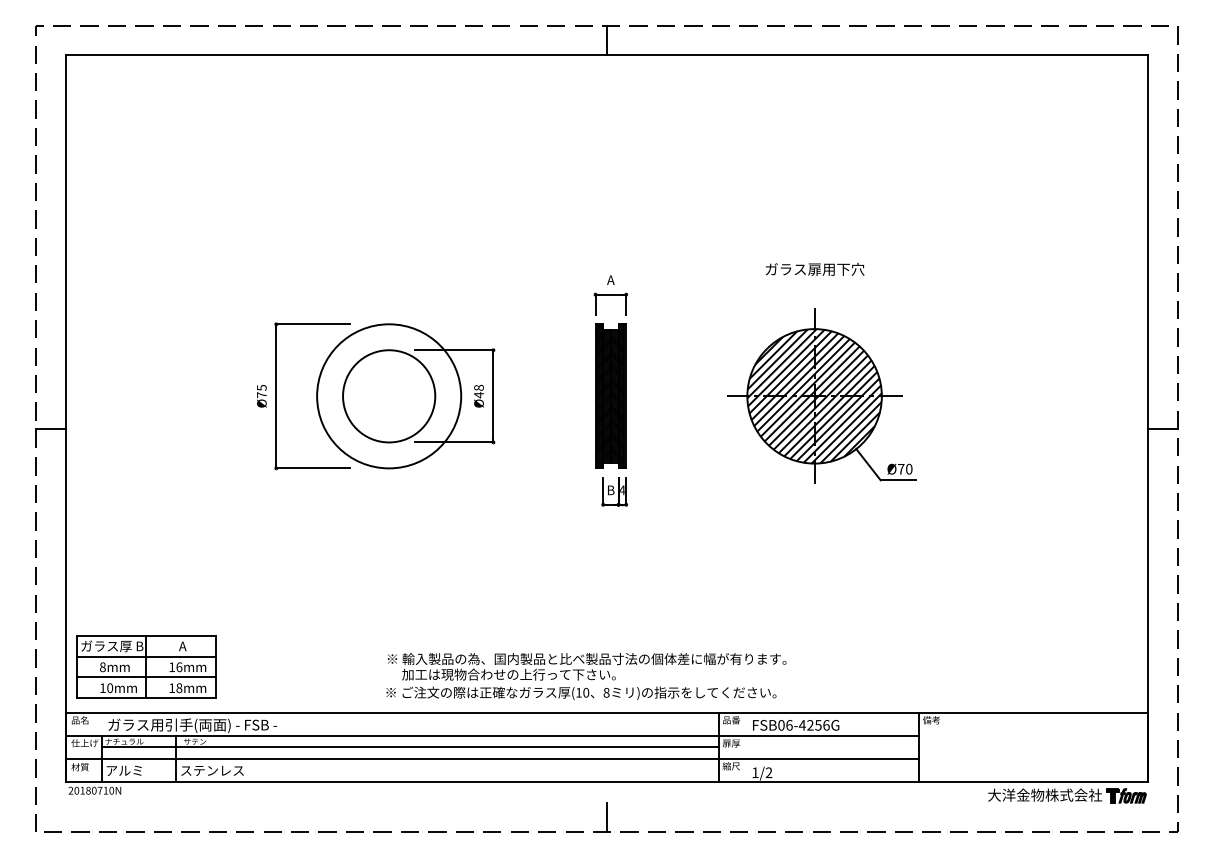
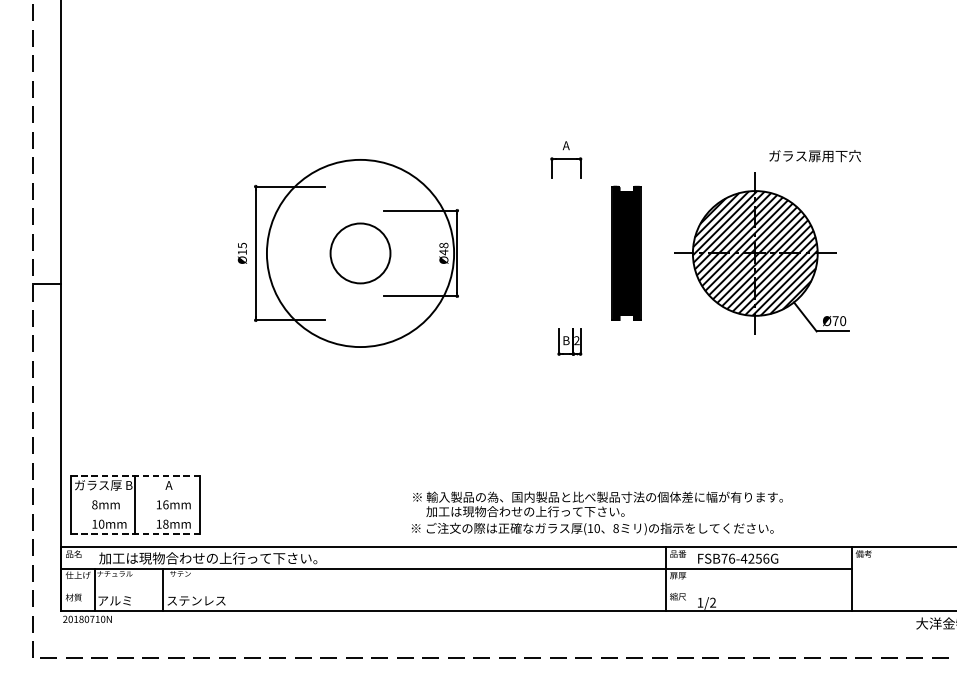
text: (815, 268) -> (815, 155), moved
text: (261, 395) -> (242, 252), Ø75 -> Ø15
part: (610, 395) -> (626, 252), moved
circle: (389, 396) -> (360, 253), size x0.7
circle: (389, 396) -> (360, 253), size x1.4
text: (622, 490) -> (577, 340), 4 -> 2
line: (146, 635) -> (135, 475), solid -> dashed
line: (146, 656) -> (135, 494), removed
text: (586, 676) -> (597, 513), moved
line: (146, 677) -> (135, 514), removed
line: (146, 698) -> (135, 533), solid -> dashed
text: (224, 725) -> (207, 558), ガラス用引手(両面) - FSB - -> 加工は現物合わせの上行って下さい。
text: (781, 725) -> (724, 558), FSB06-4256G -> FSB76-4256G
line: (410, 747) -> (380, 579), removed
line: (491, 758) -> (455, 589), removed
line: (607, 817) -> (563, 644), removed

